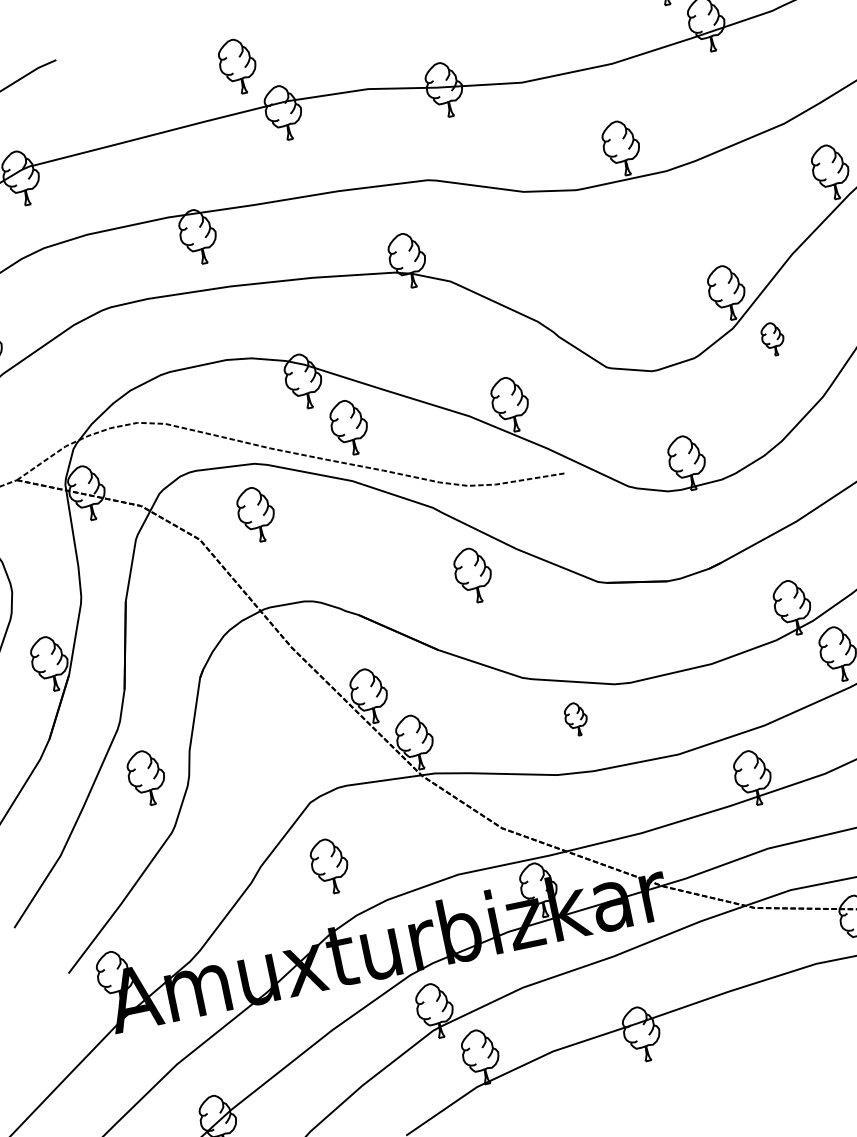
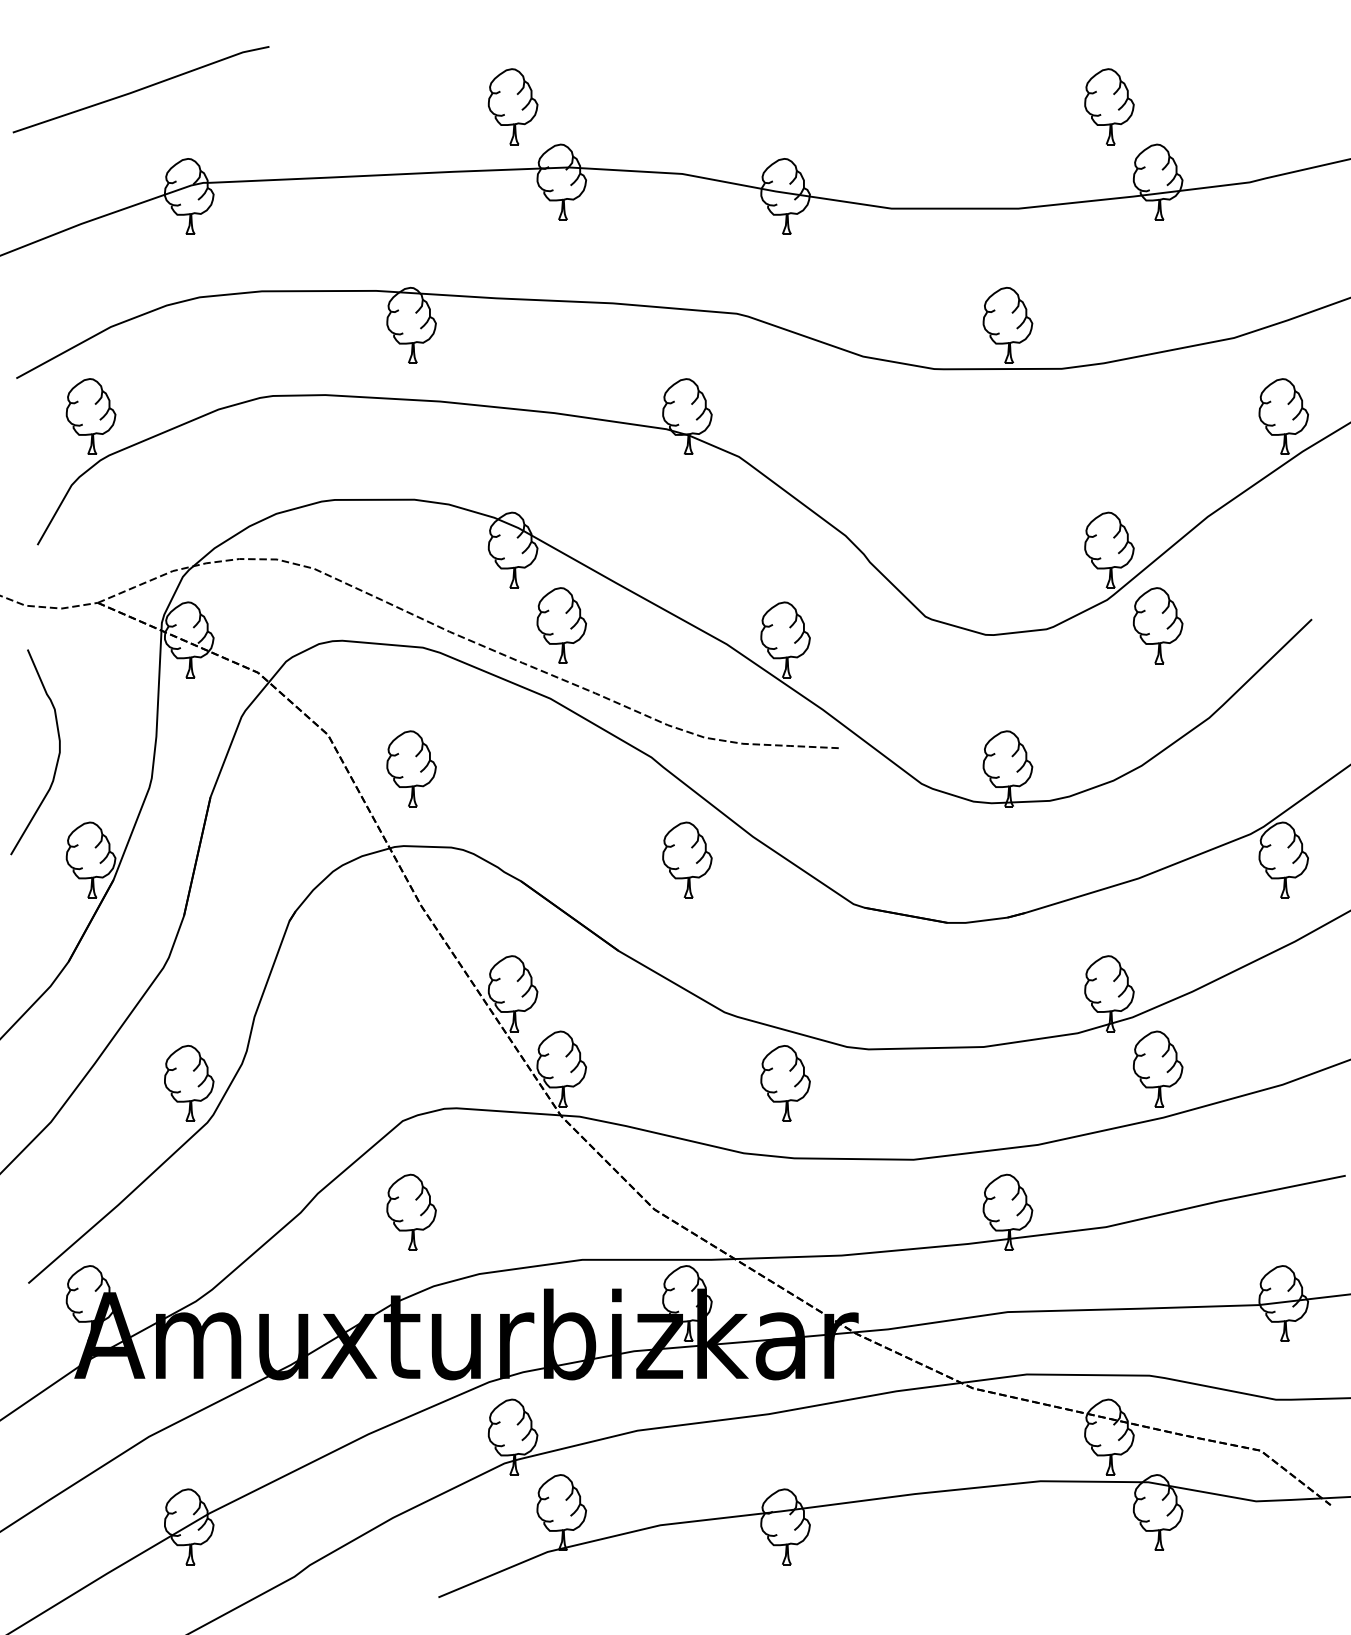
part: (773, 338) -> (1158, 625), size x1.67
part: (256, 514) -> (411, 768), moved
part: (576, 719) -> (785, 1083), size x1.67
part: (147, 777) -> (189, 1083), moved

